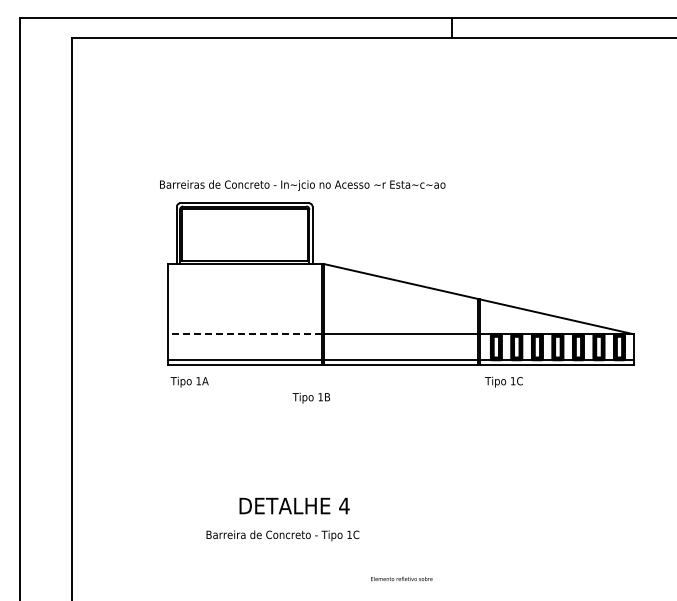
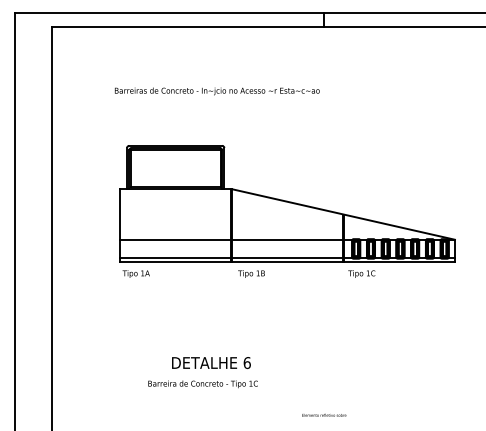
text: (302, 185) -> (217, 91), moved
line: (244, 334) -> (175, 239), dashed -> solid
text: (310, 397) -> (250, 273), moved
text: (344, 505) -> (247, 362), 4 -> 6
text: (401, 579) -> (324, 415), moved

